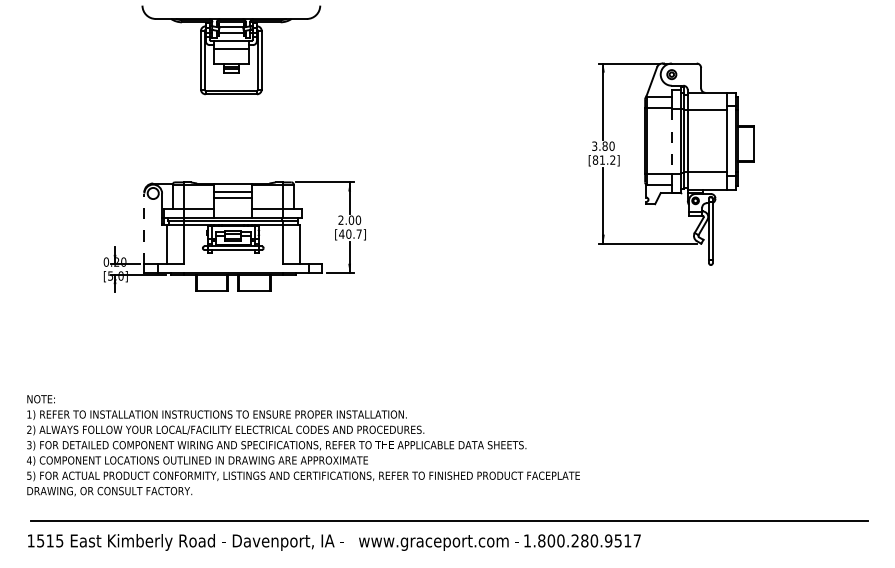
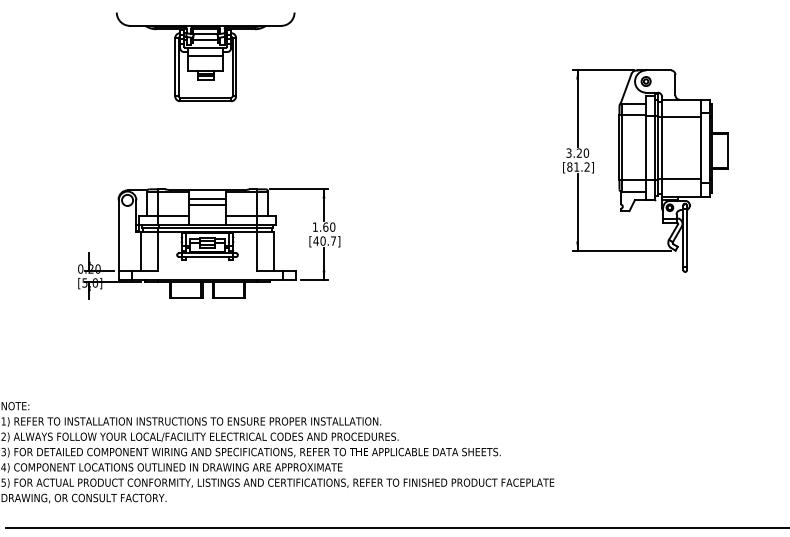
line: (671, 141) -> (645, 148), dashed -> solid
text: (604, 145) -> (578, 152), 3.80 -> 3.20
text: (346, 219) -> (320, 226), 2.00 -> 1.60
line: (144, 228) -> (118, 235), dashed -> solid

